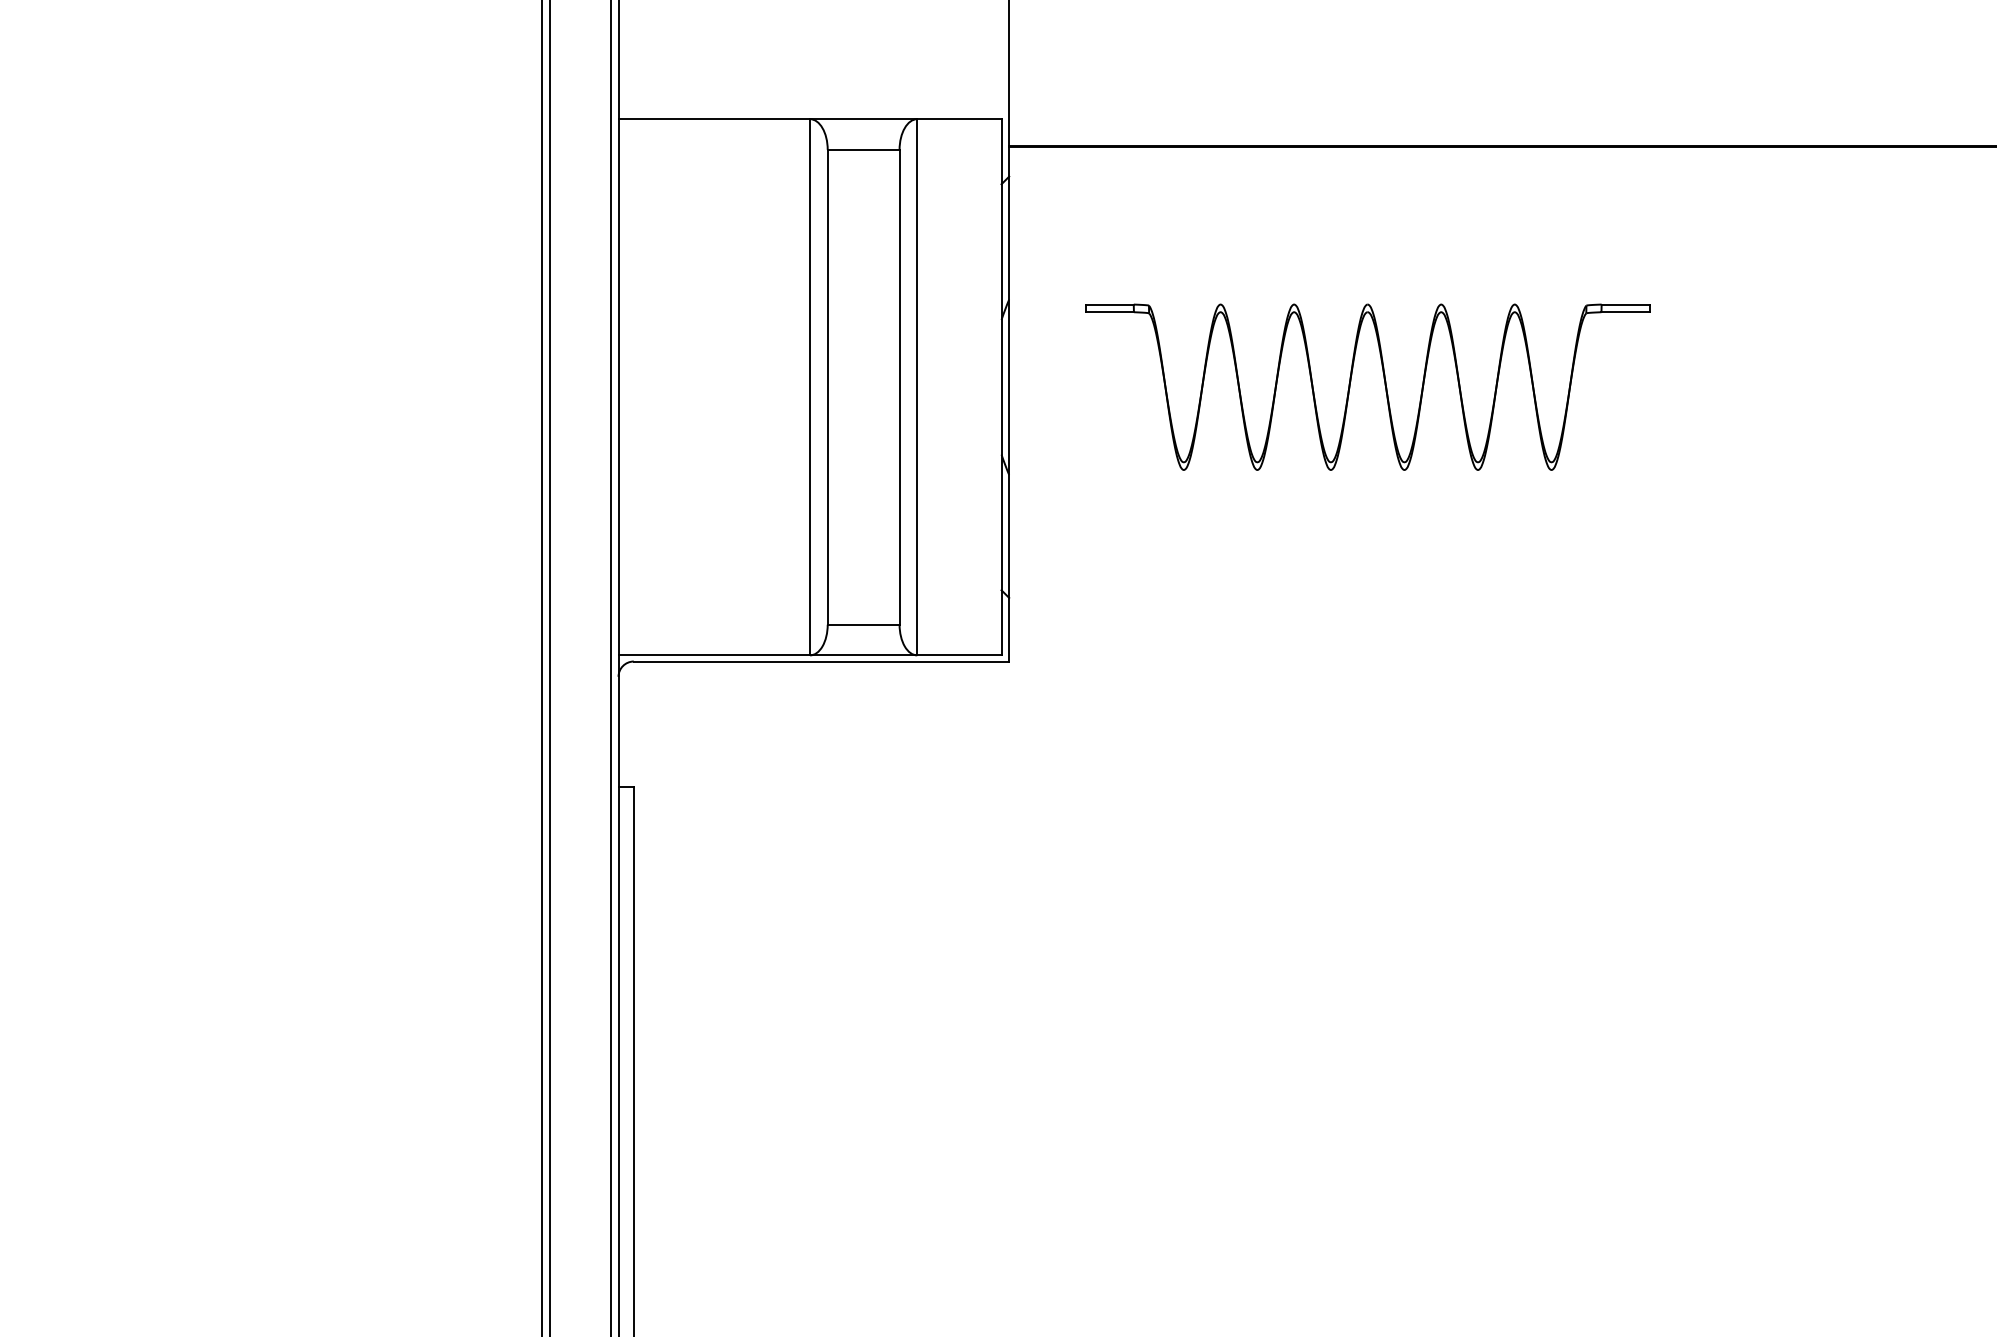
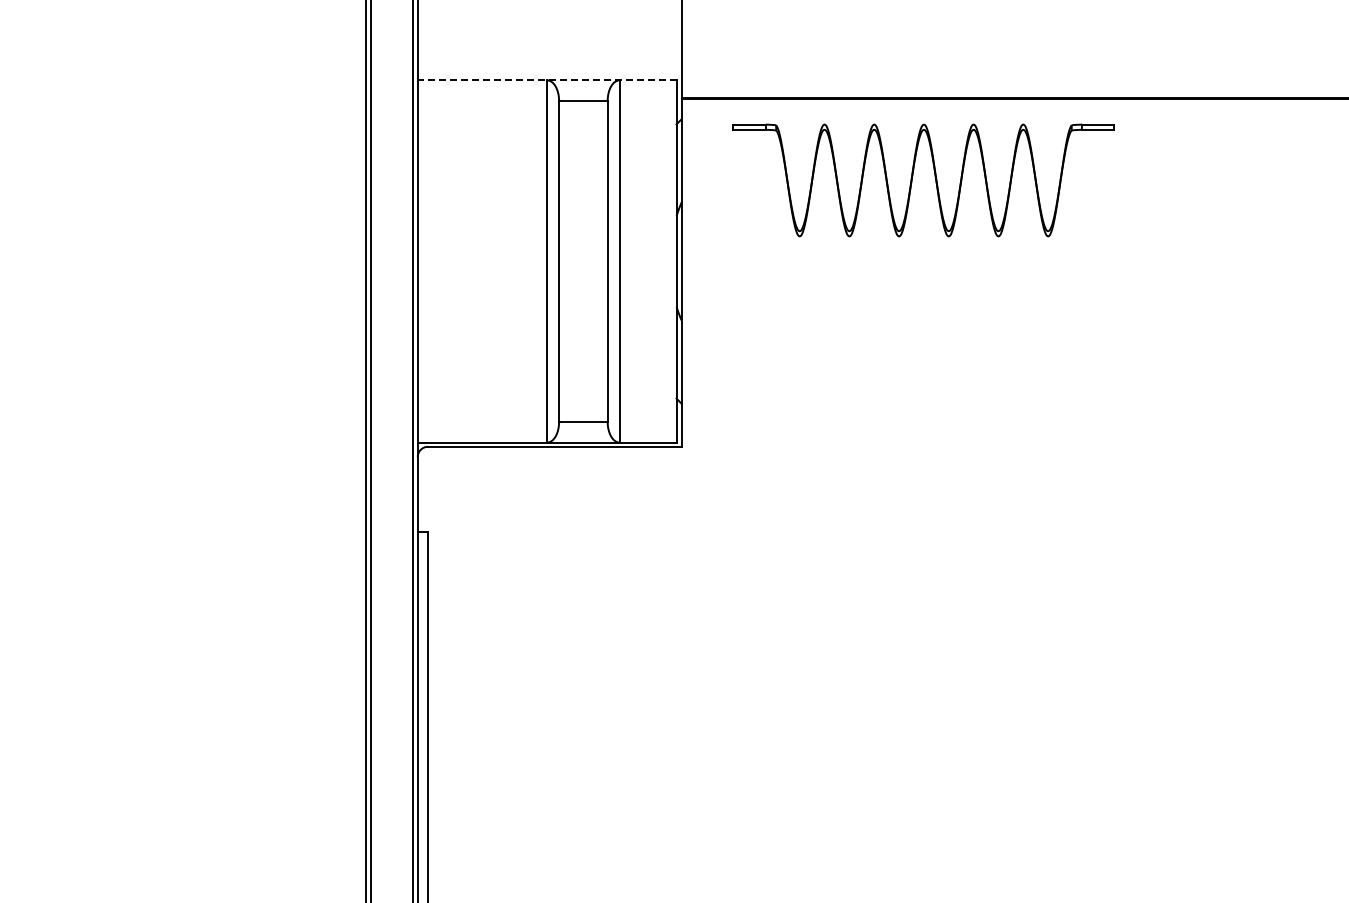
line: (809, 119) -> (546, 80), solid -> dashed
part: (1352, 381) -> (913, 176), moved

